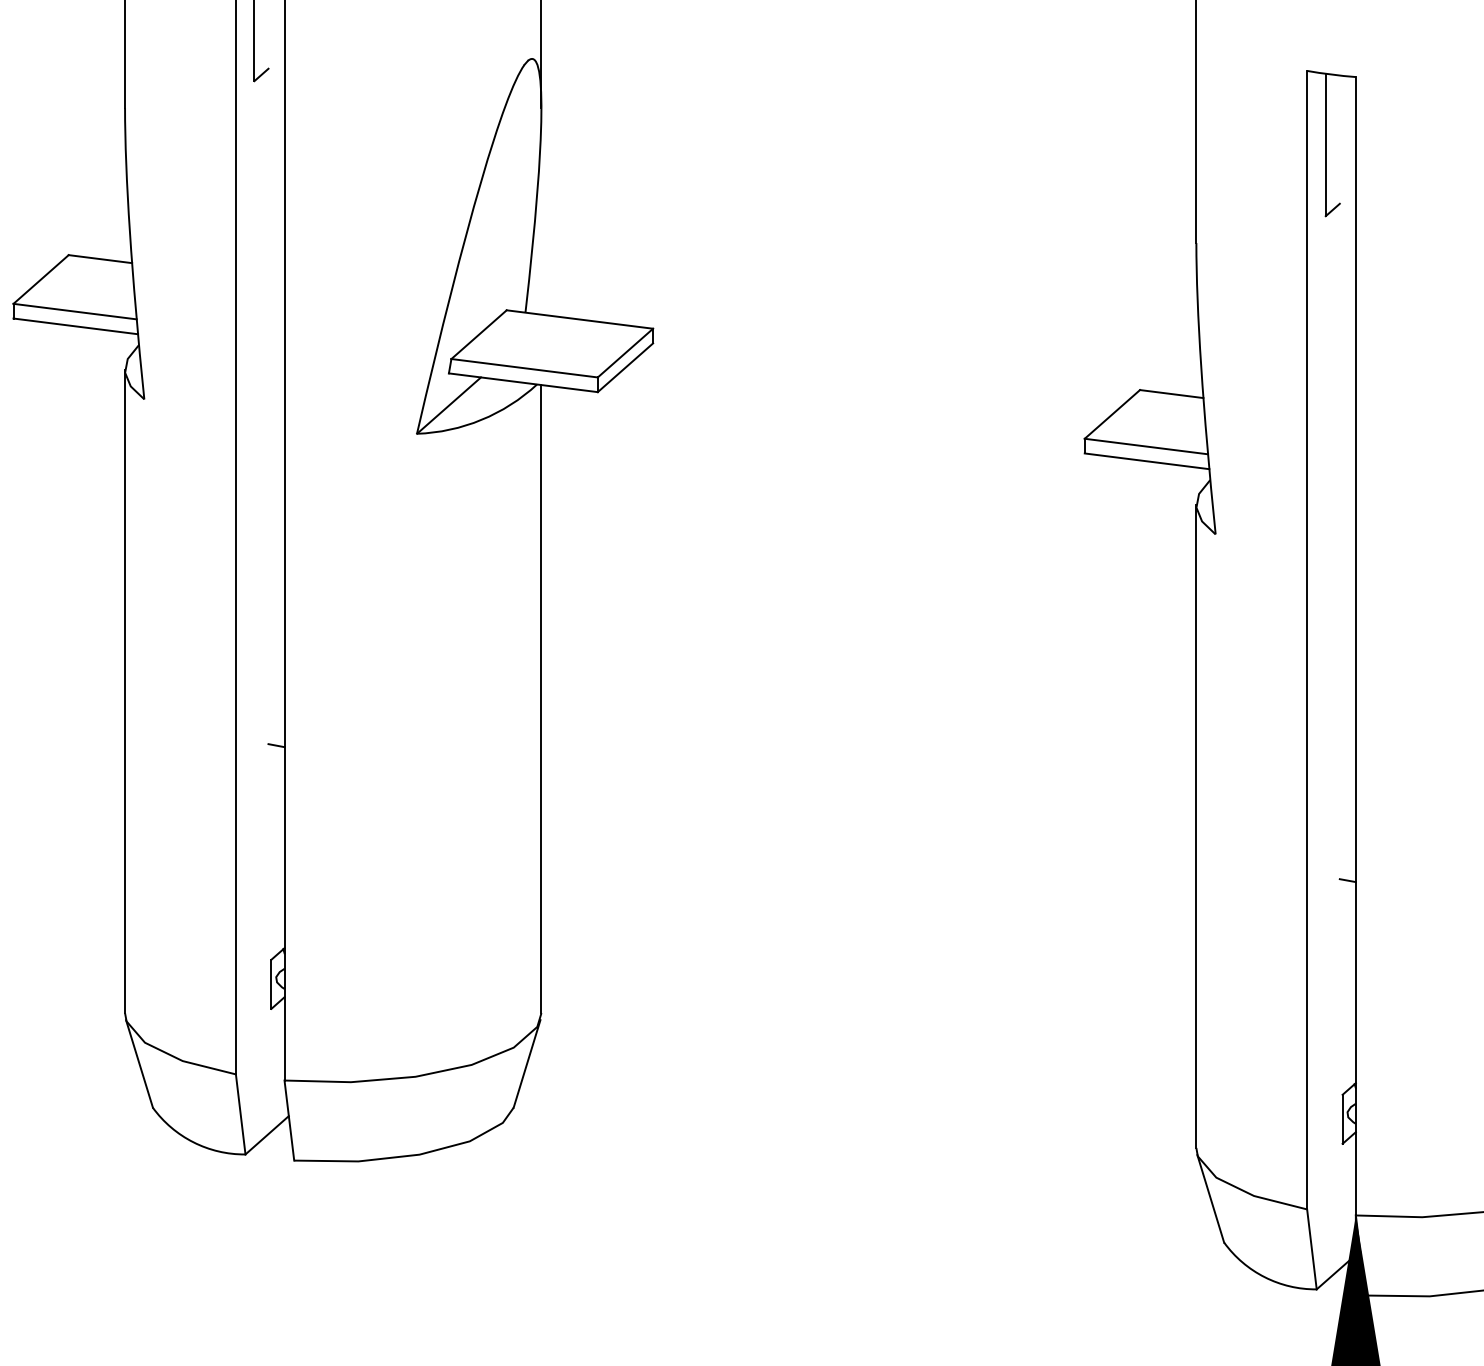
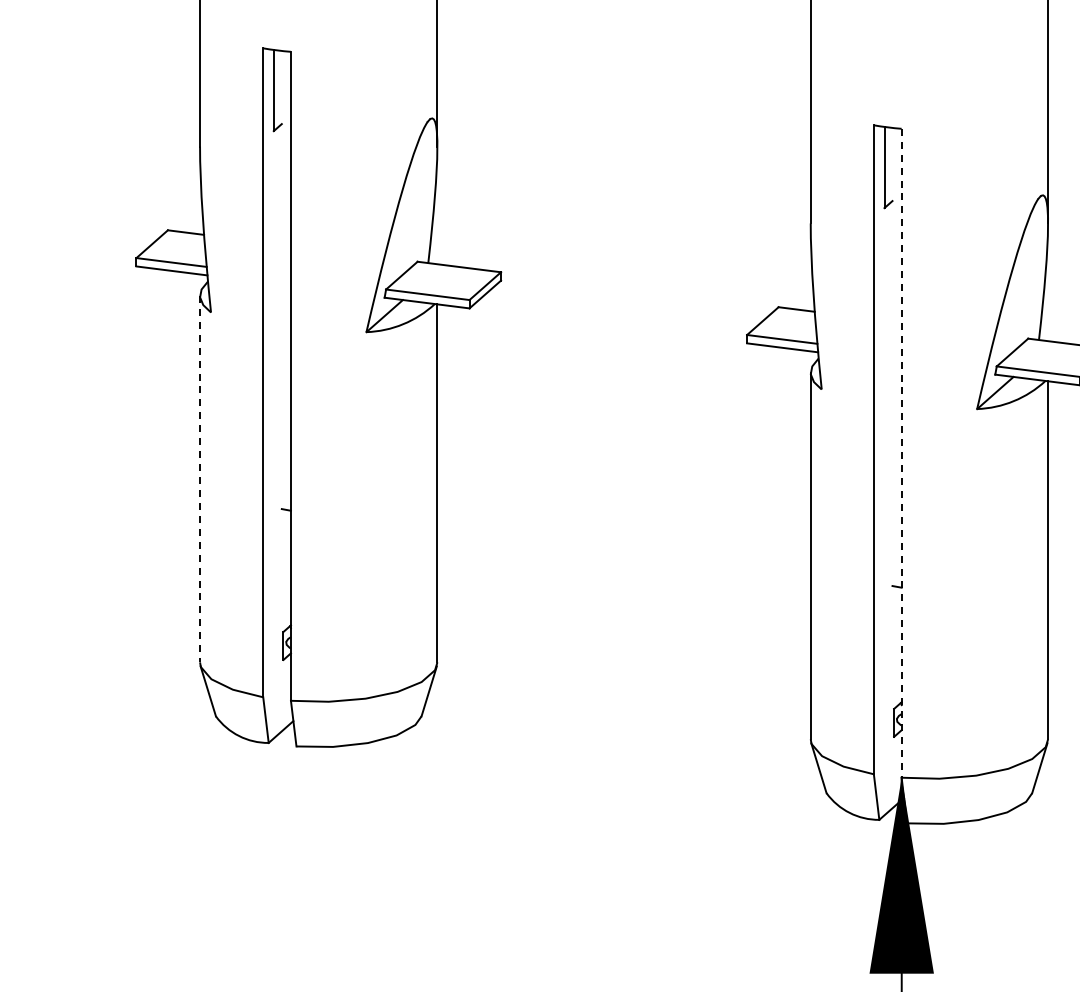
line: (1355, 646) -> (901, 453), solid -> dashed
line: (125, 692) -> (200, 479), solid -> dashed

